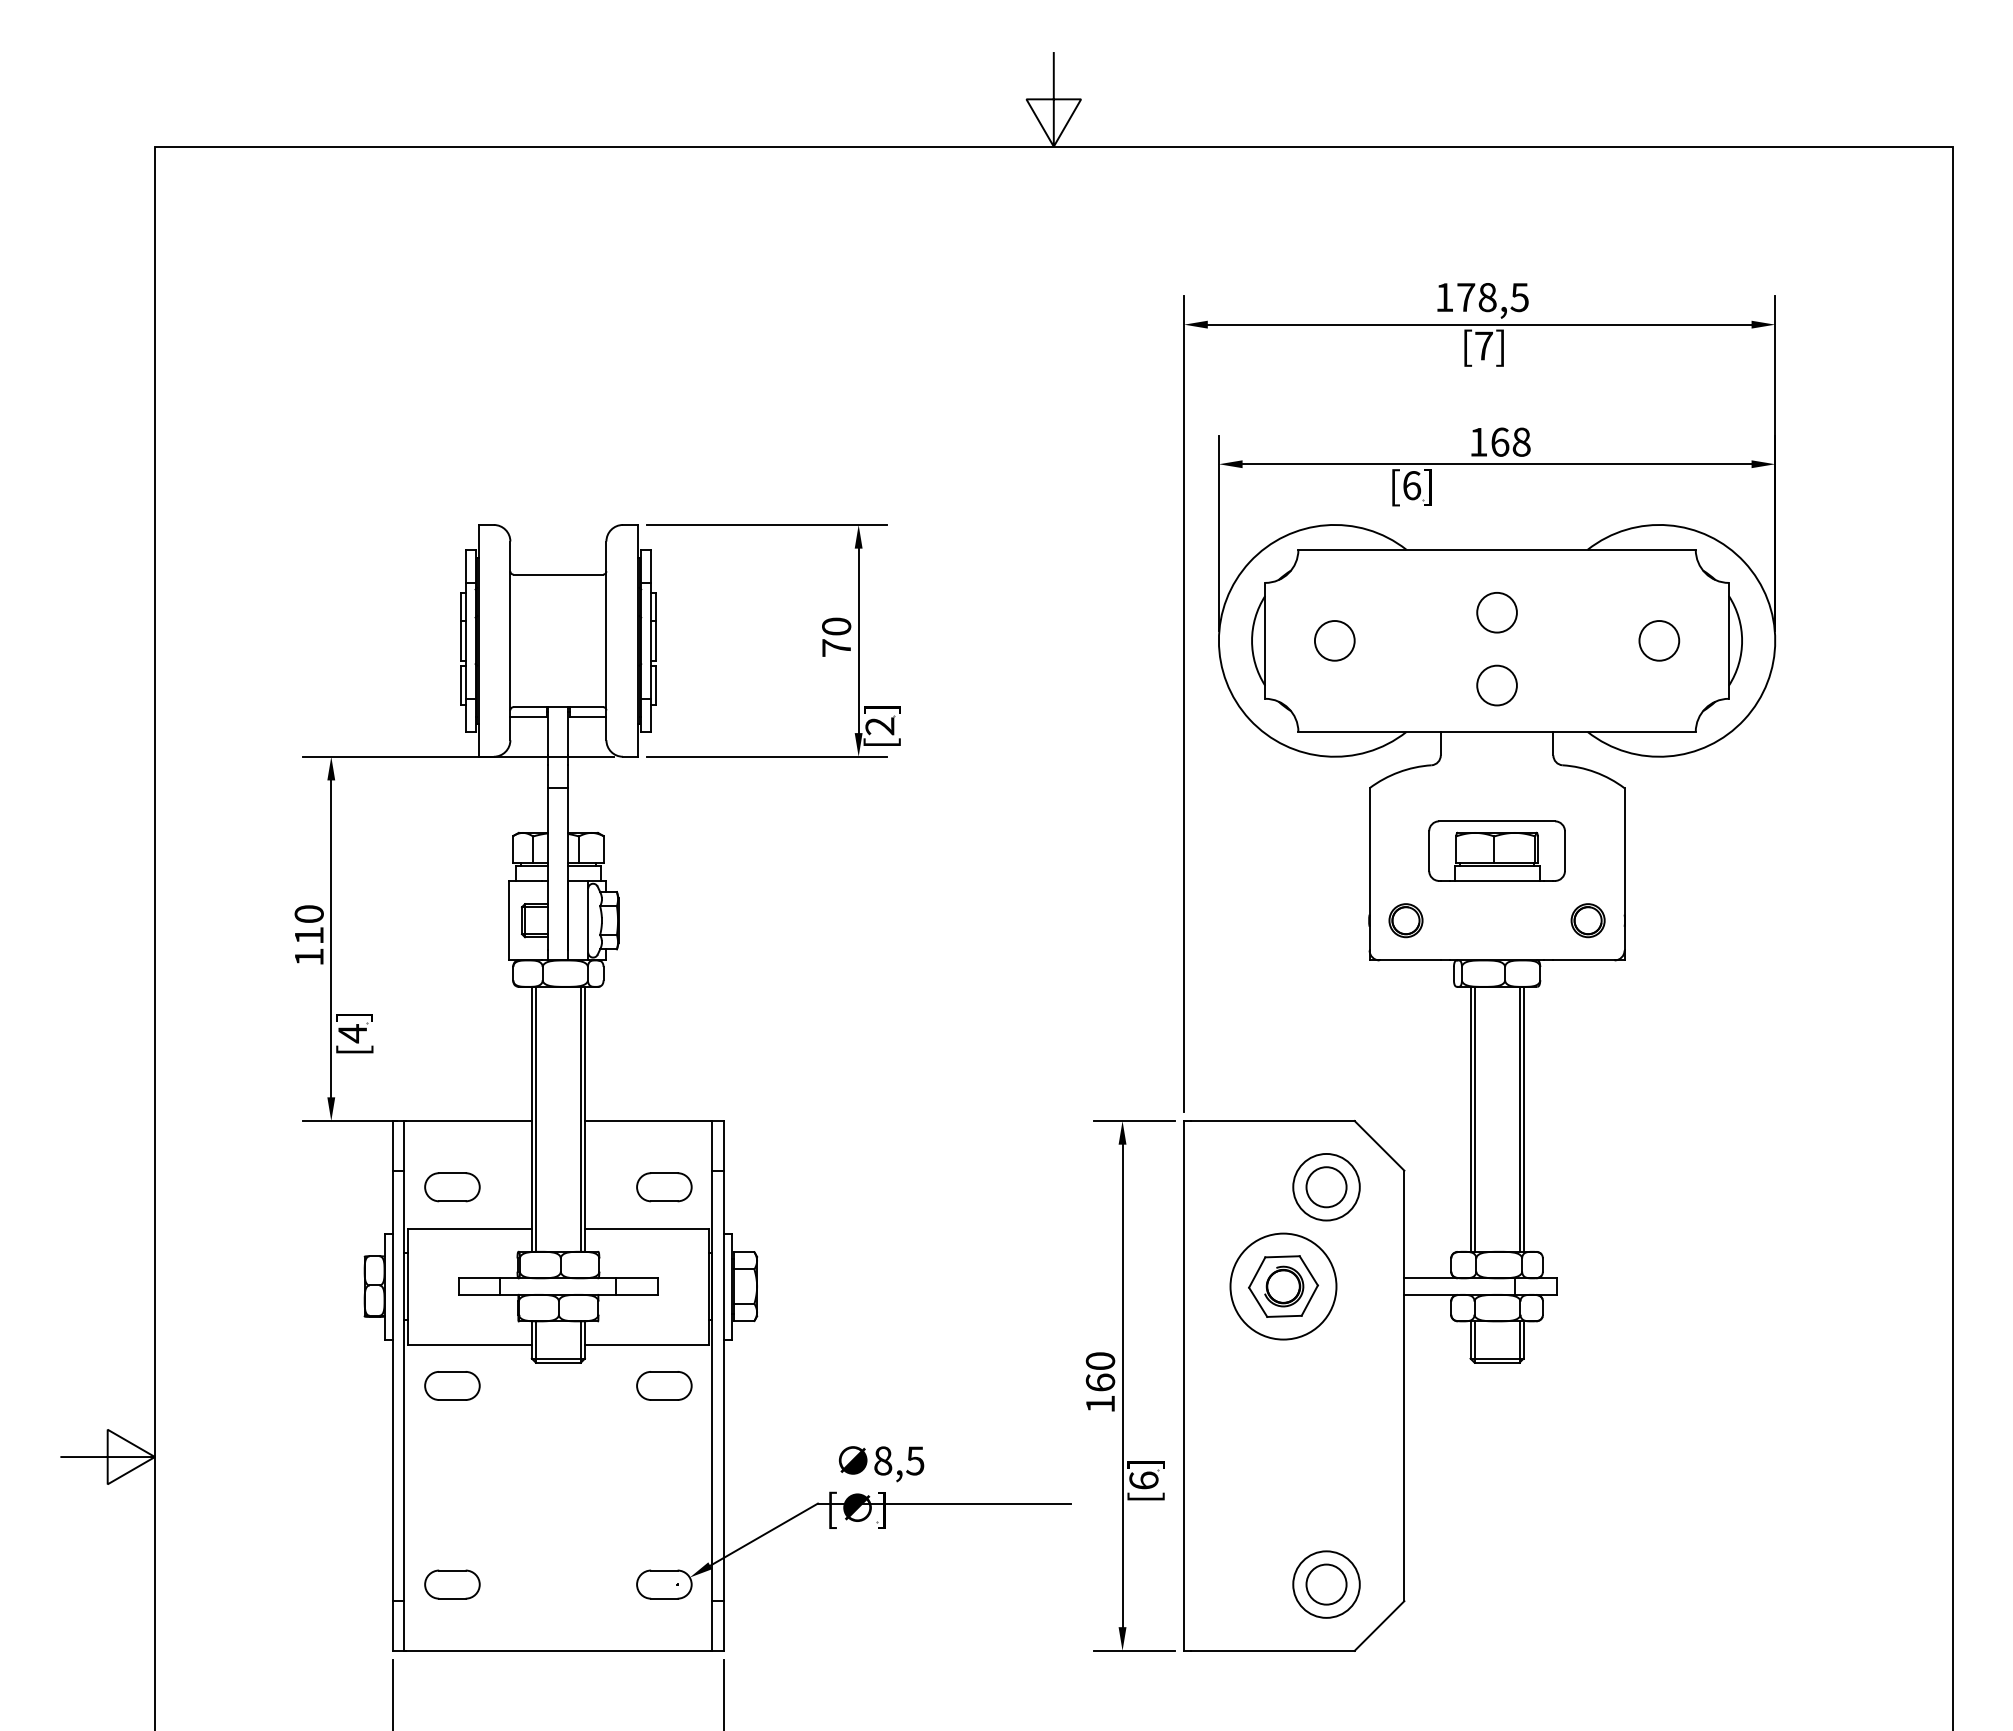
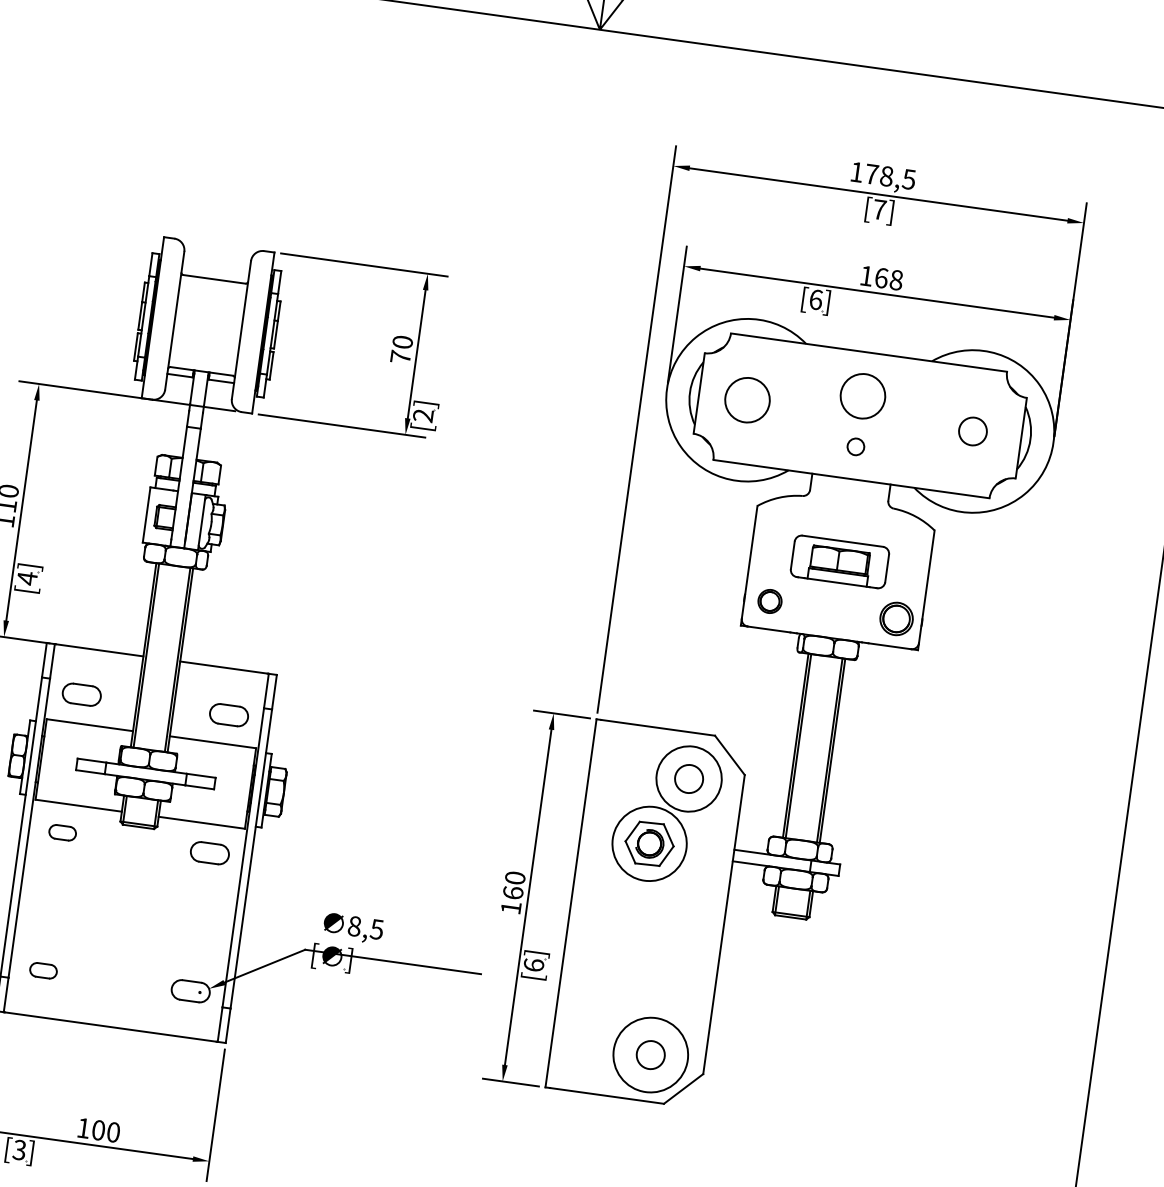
circle: (1496, 612) -> (862, 396), size x1.6
circle: (1334, 640) -> (747, 399), size x1.6
circle: (1496, 685) -> (855, 446), size x0.6
part: (1587, 920) -> (896, 618), size x1.4
circle: (1326, 1186) -> (689, 778), size x1.4
part: (452, 1385) -> (62, 832), size x0.7
part: (452, 1584) -> (43, 970), size x0.7
circle: (1326, 1584) -> (650, 1055), size x1.6

